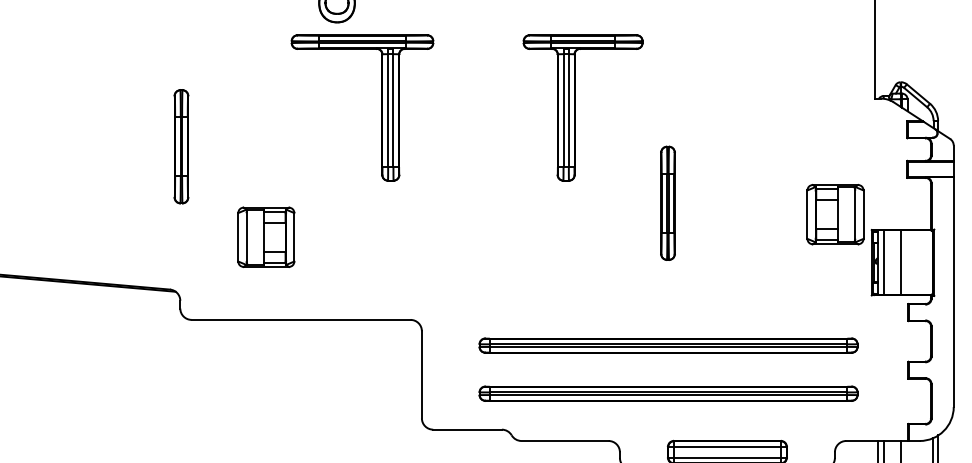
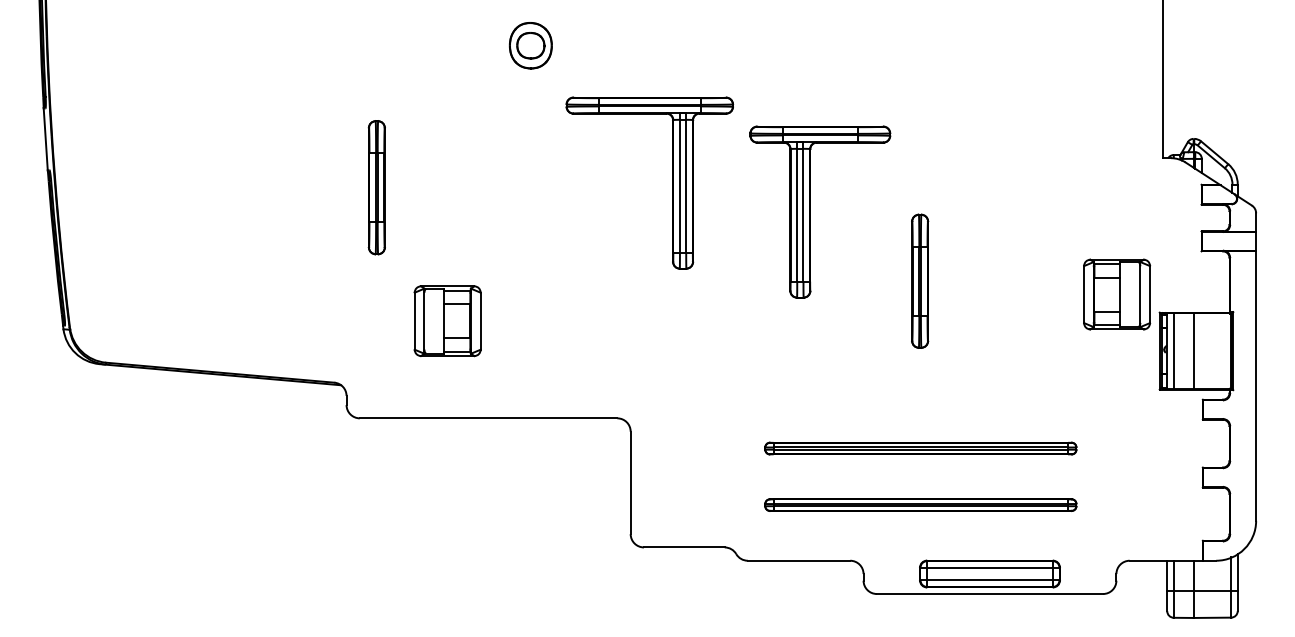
part: (381, 107) -> (672, 182), moved
part: (574, 107) -> (810, 211), moved
part: (181, 146) -> (376, 187), moved
part: (668, 345) -> (920, 448), size x0.7
part: (668, 393) -> (920, 504), size x0.7

